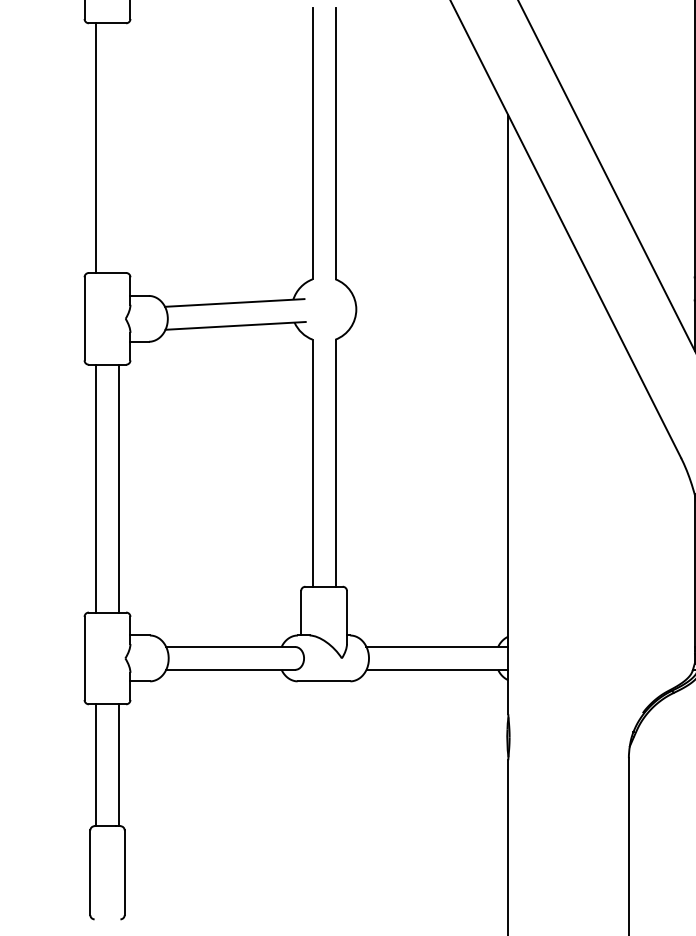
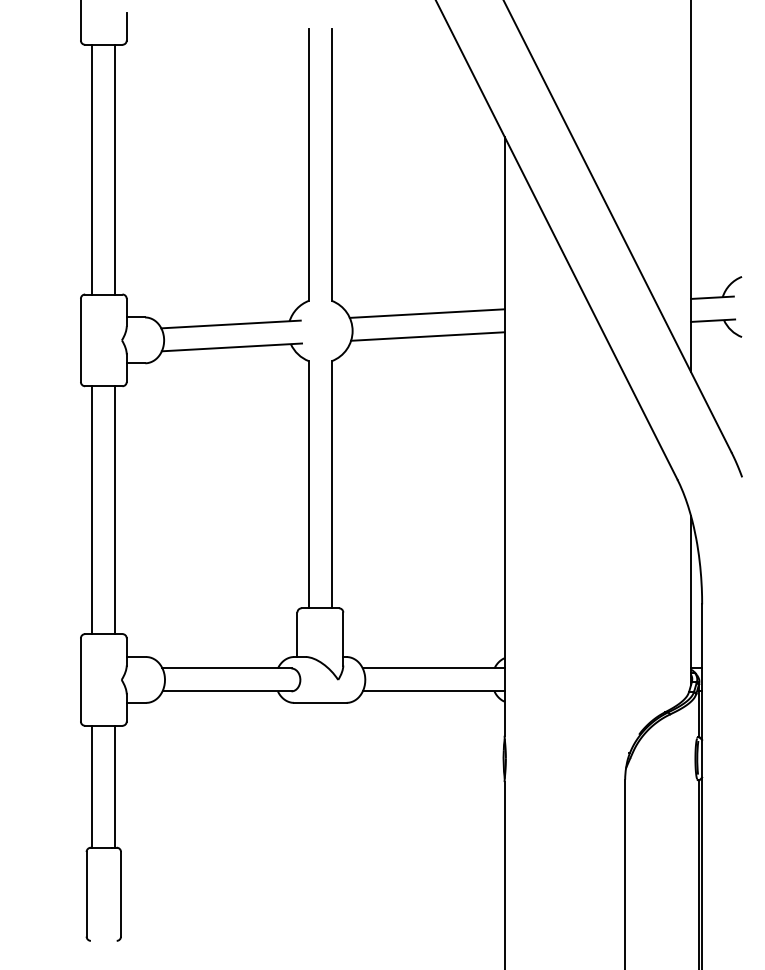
line: (119, 147) -> (115, 169), added
line: (430, 291) -> (426, 313), added
line: (431, 314) -> (427, 336), added

